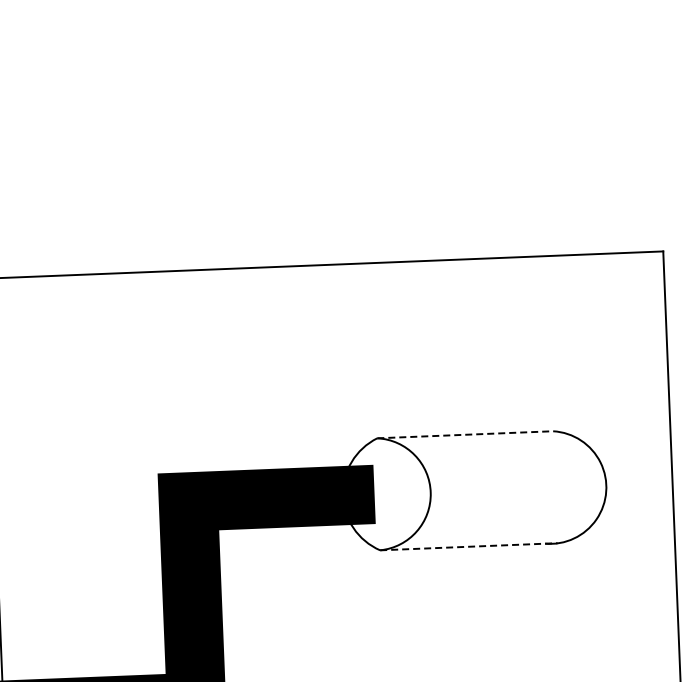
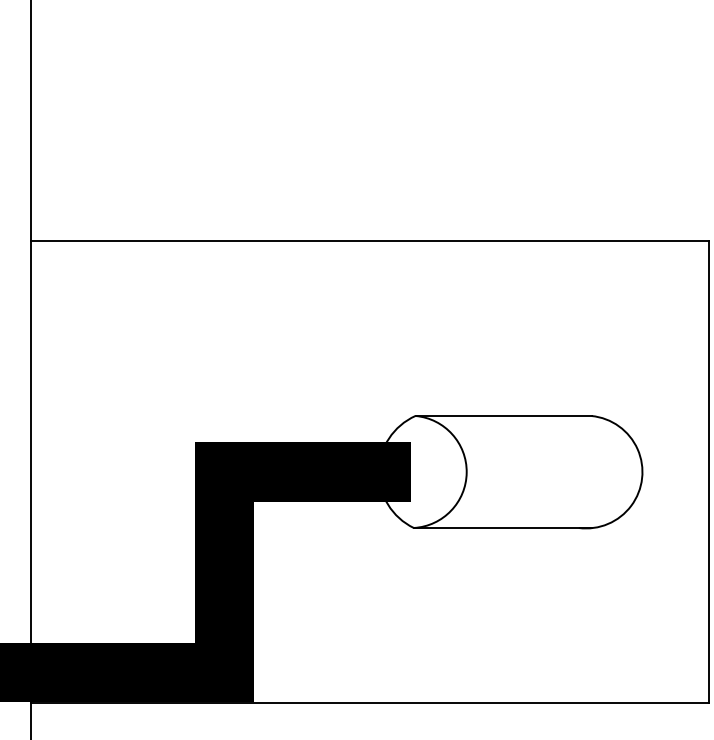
line: (466, 434) -> (504, 415), dashed -> solid
line: (468, 547) -> (502, 528), dashed -> solid

